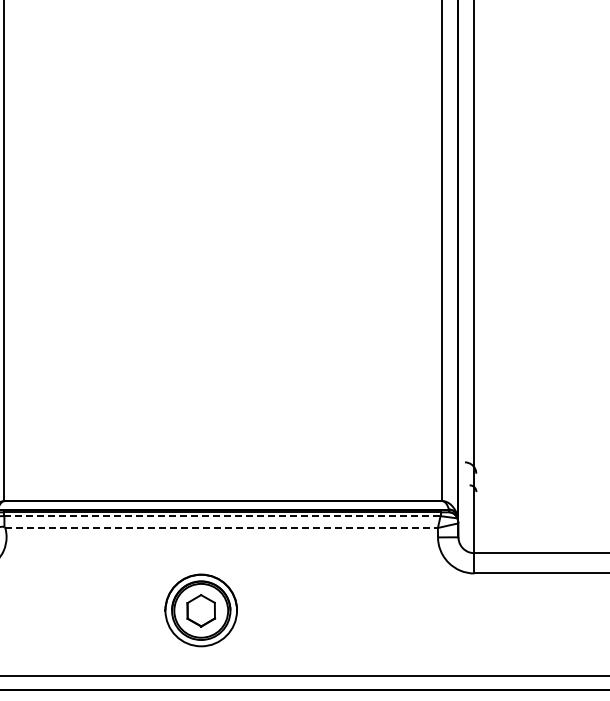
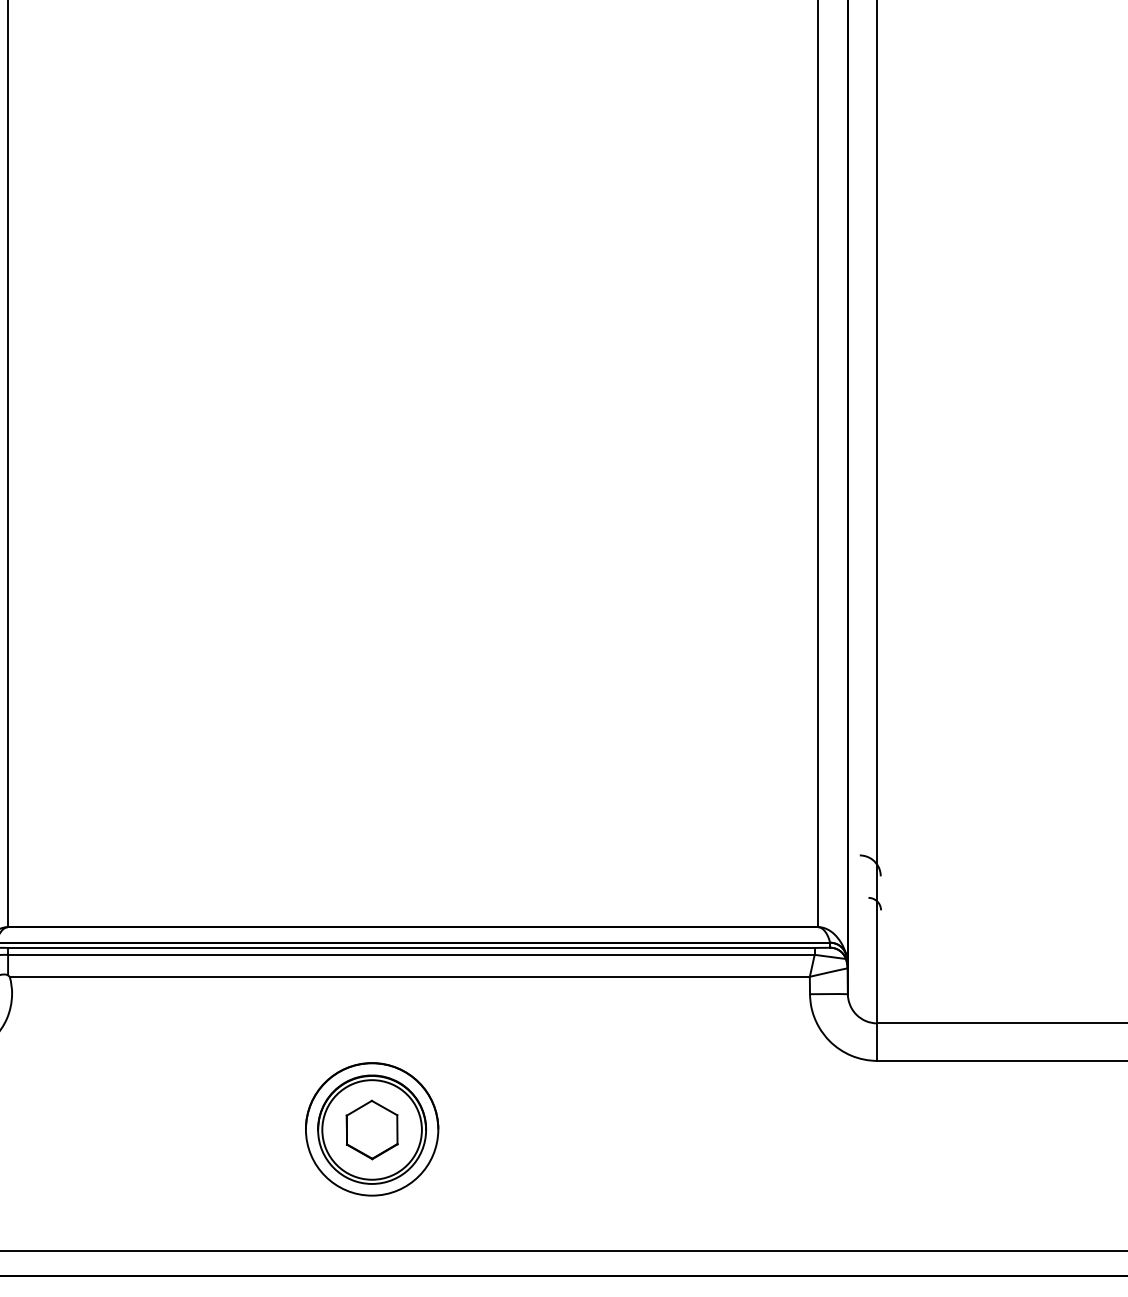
line: (222, 516) -> (411, 955), dashed -> solid
line: (222, 528) -> (411, 977), dashed -> solid

